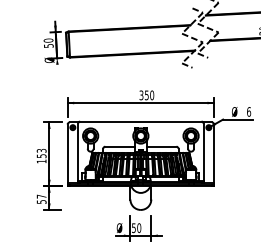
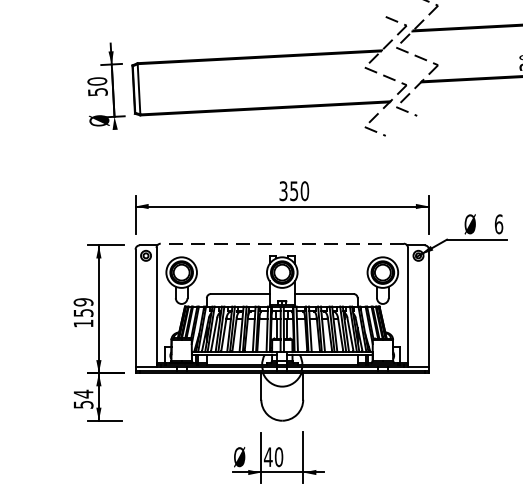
line: (140, 121) -> (281, 243), solid -> dashed
text: (41, 150) -> (83, 301), 153 -> 159
text: (41, 196) -> (83, 393), 57 -> 54
text: (133, 228) -> (267, 457), 50 -> 40

